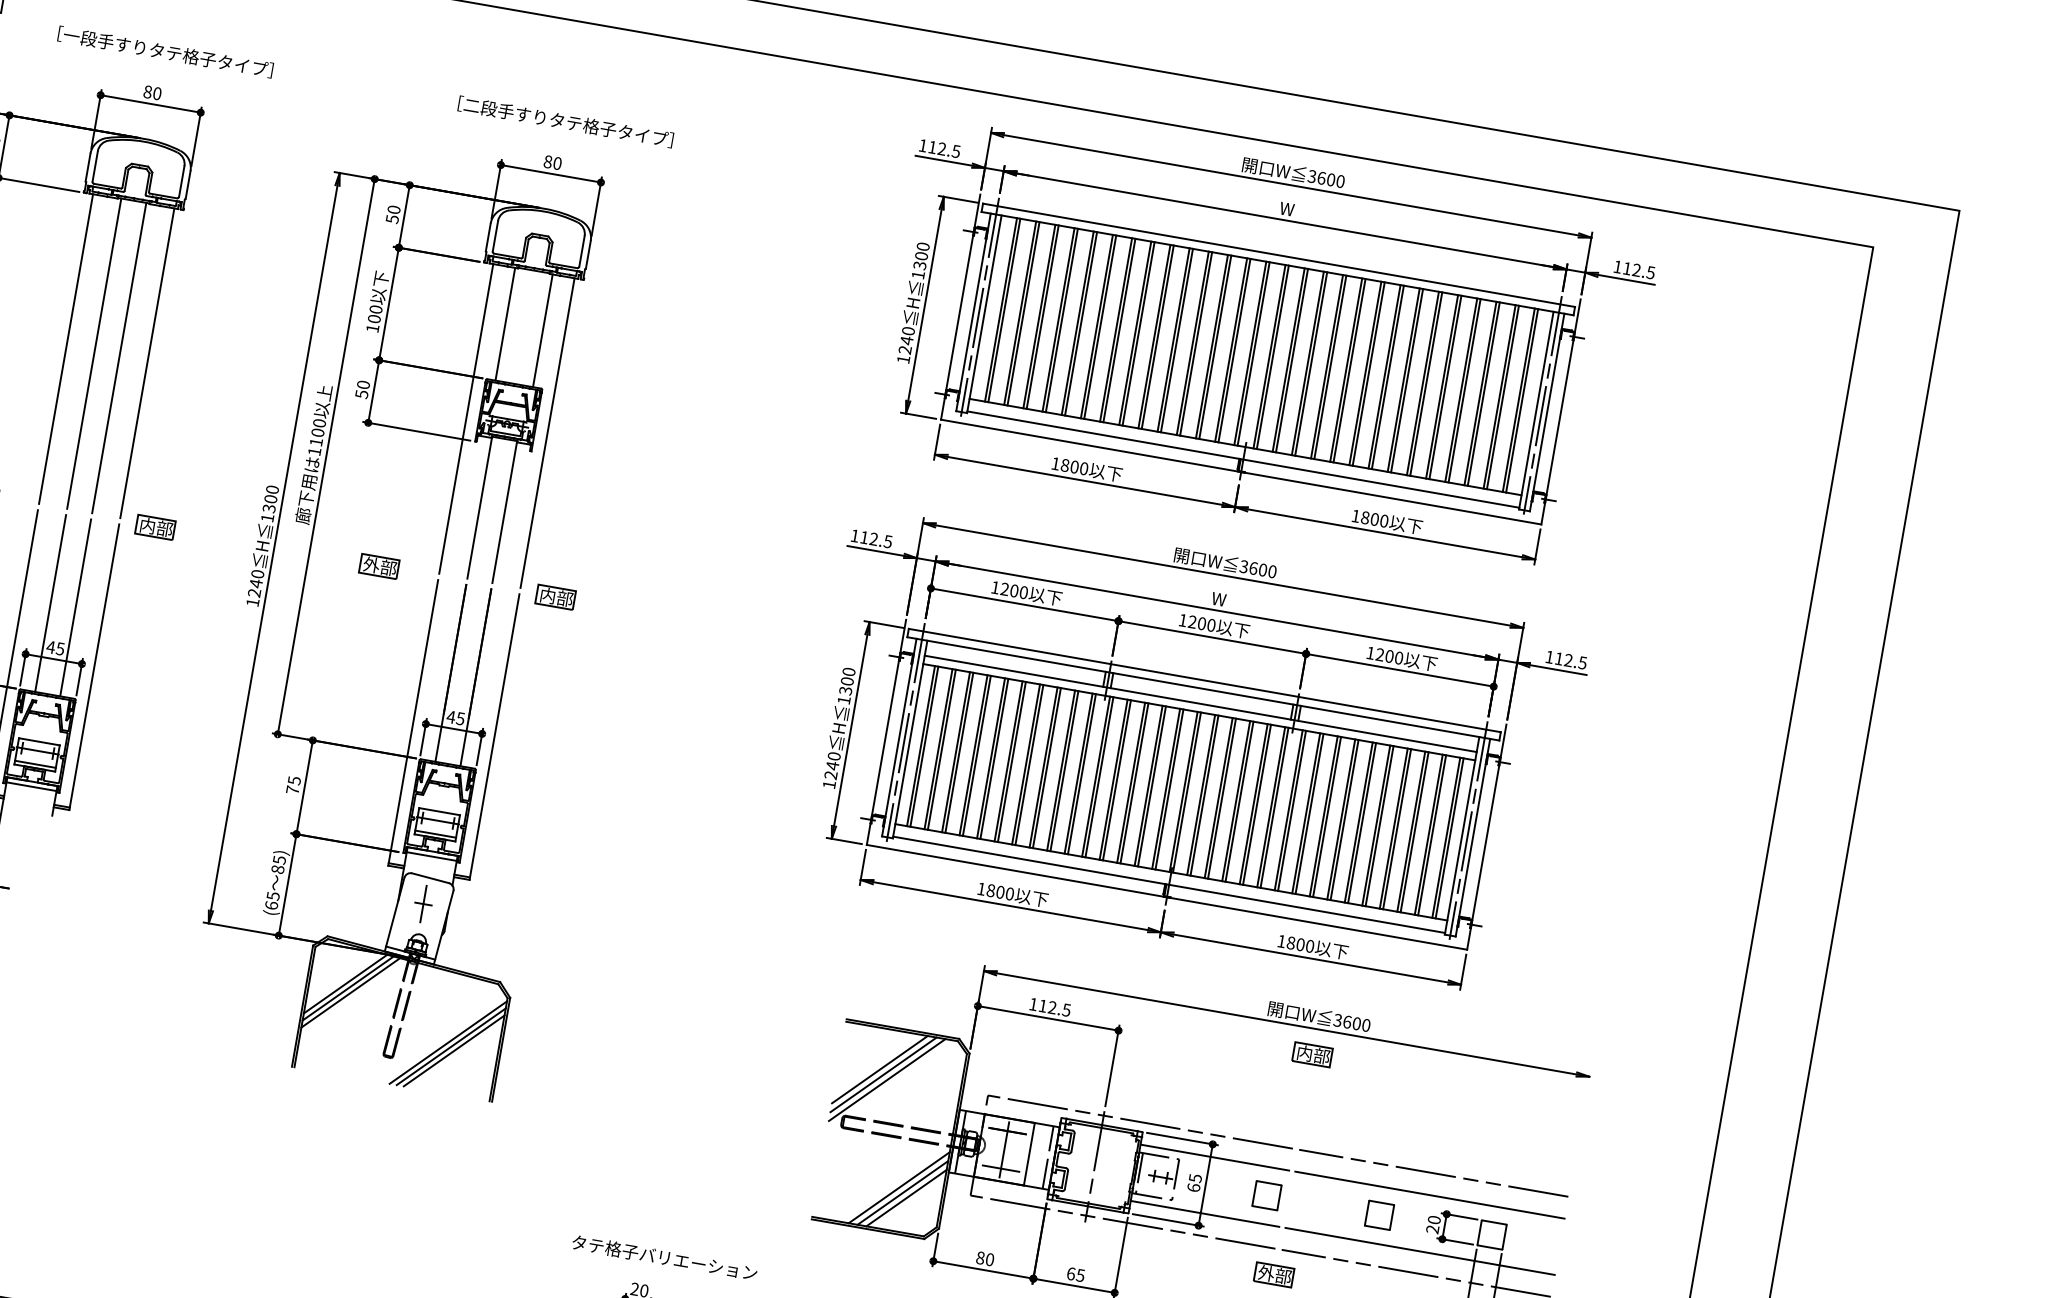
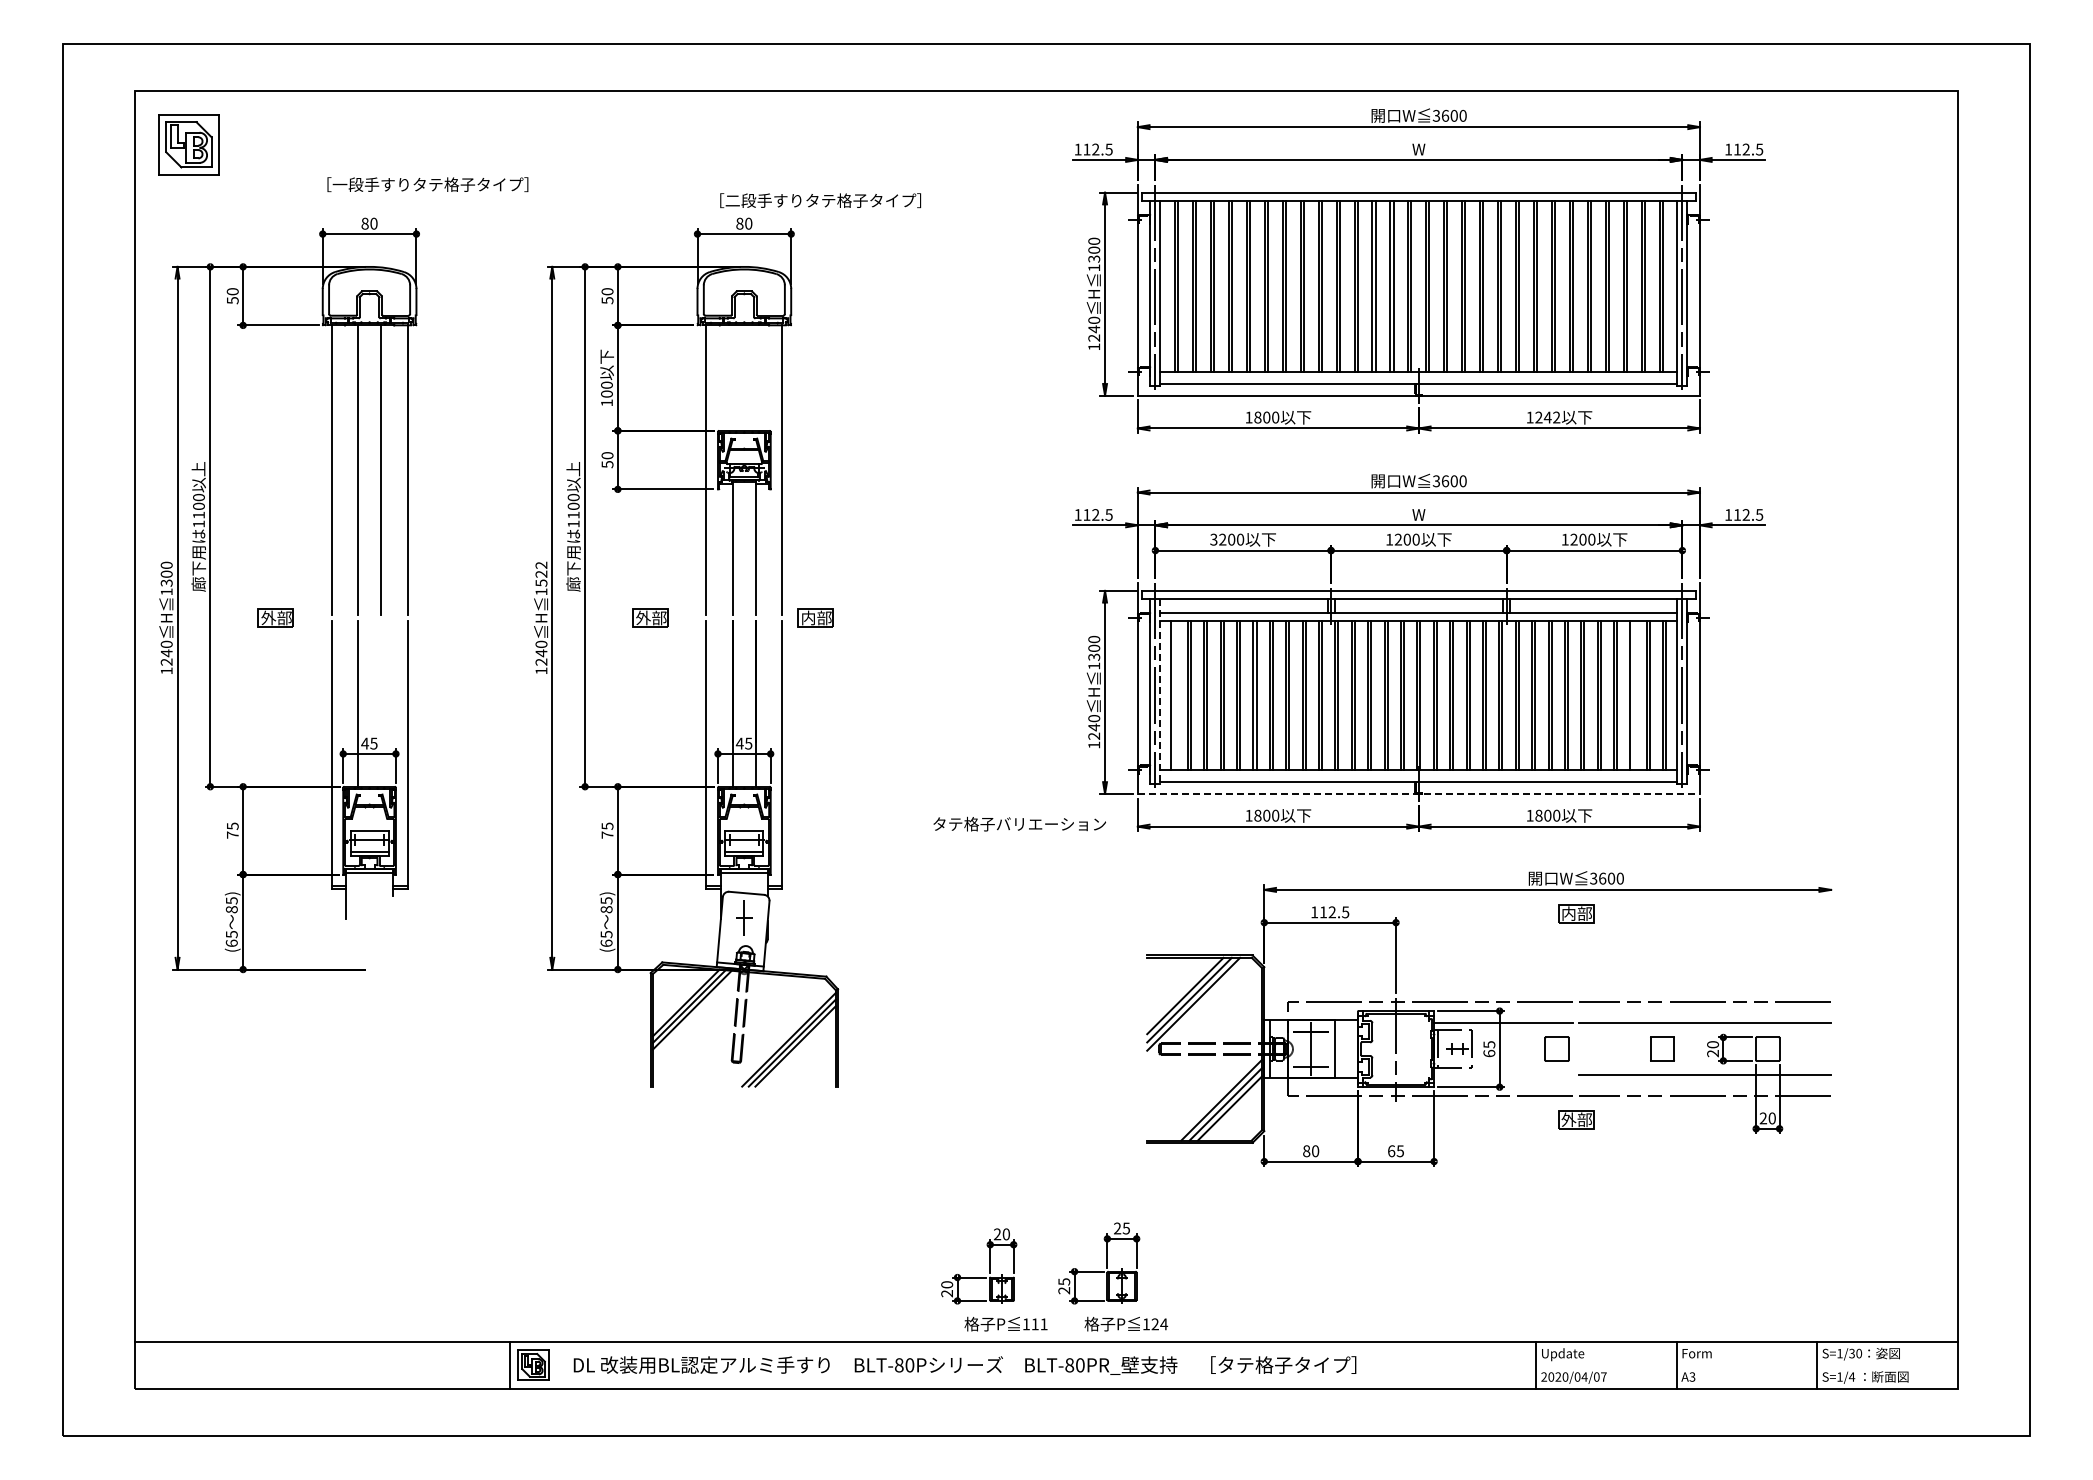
text: (165, 51) -> (427, 184), moved
text: (565, 121) -> (820, 200), moved
line: (505, 323) -> (726, 377), removed
line: (542, 330) -> (761, 377), removed
text: (271, 498) -> (541, 573), 1300 -> 1522
text: (1374, 519) -> (1547, 417), 1800 -> 1242
part: (154, 526) -> (440, 617), removed
text: (995, 587) -> (1213, 539), 1200 -> 3200
line: (75, 607) -> (381, 703), removed
line: (910, 739) -> (1160, 691), solid -> dashed
line: (924, 746) -> (1174, 695), removed
line: (1414, 832) -> (1633, 695), removed
line: (1167, 897) -> (1419, 793), solid -> dashed
line: (1048, 1156) -> (1352, 1048), removed
line: (1204, 1213) -> (1503, 1075), removed
text: (664, 1257) -> (1019, 823), moved

